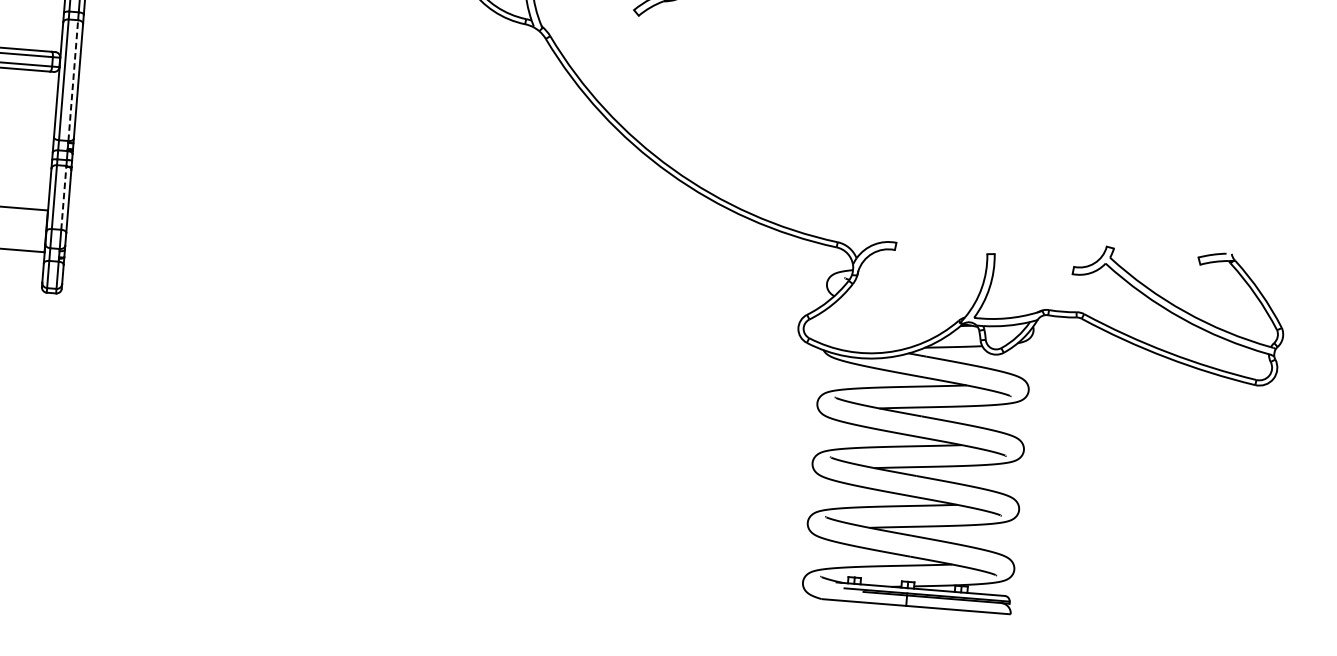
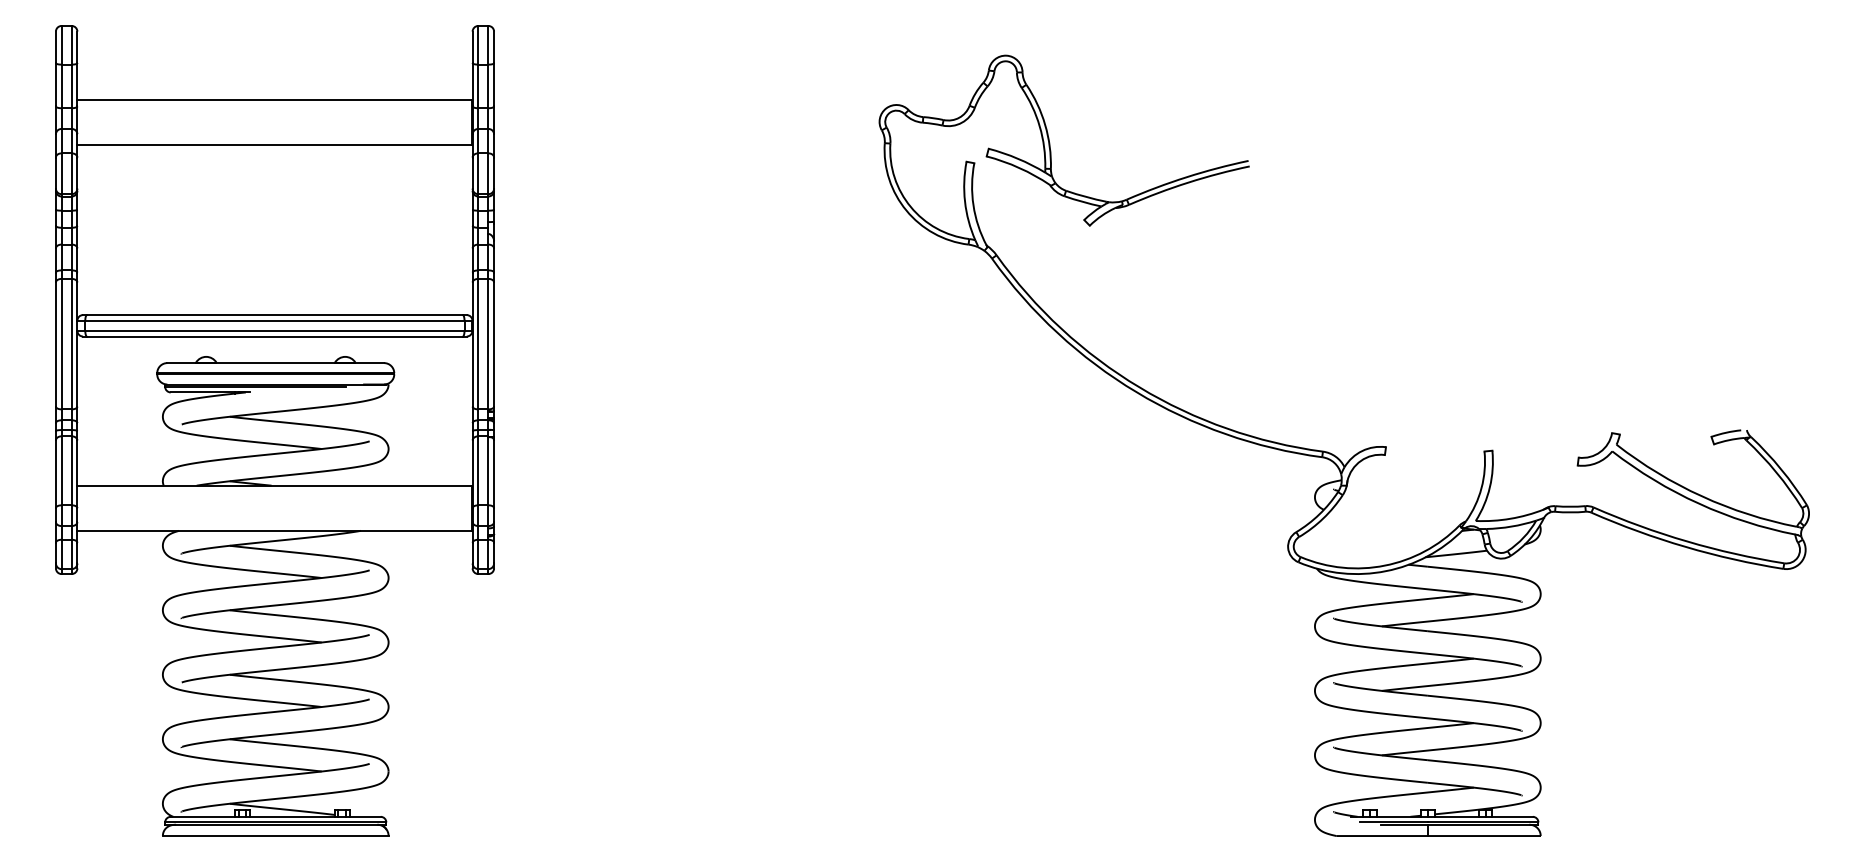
line: (73, 80) -> (488, 343), dashed -> solid
line: (63, 197) -> (488, 470), dashed -> solid

